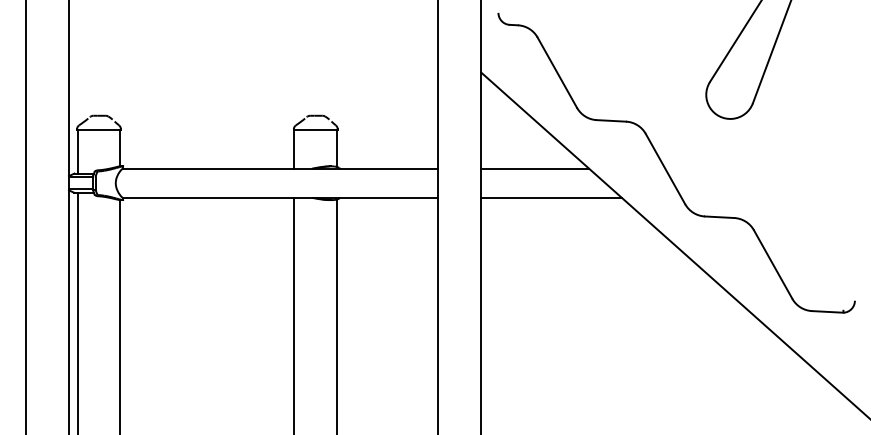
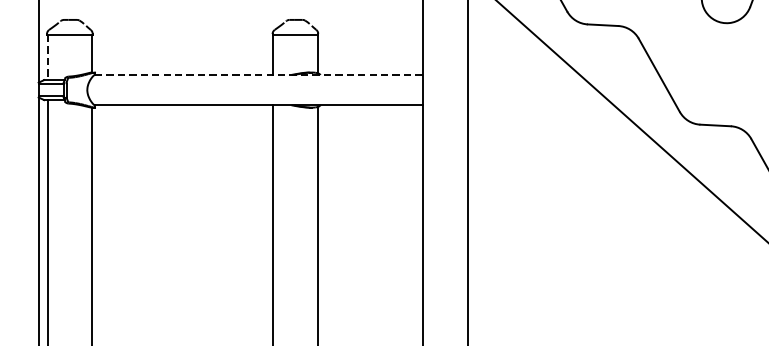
line: (77, 151) -> (47, 57), solid -> dashed
line: (280, 168) -> (258, 74), solid -> dashed
line: (535, 168) -> (524, 74), removed
line: (551, 197) -> (540, 104), removed

